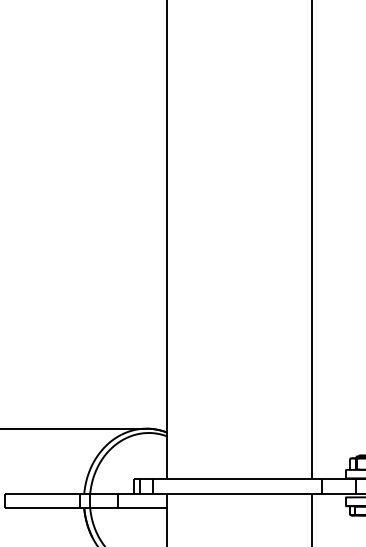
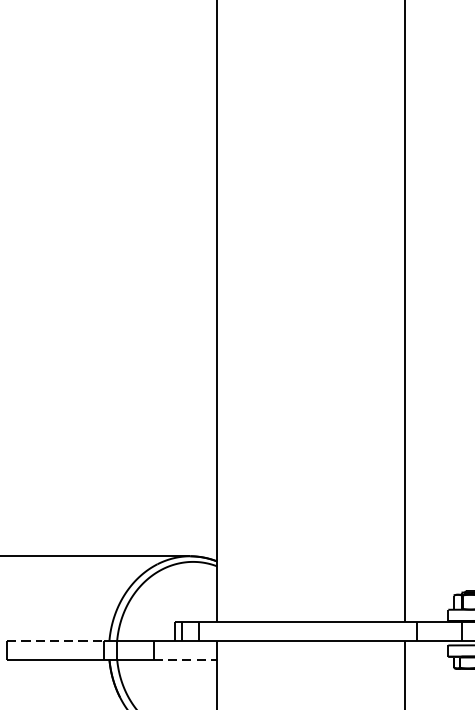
line: (43, 493) -> (56, 640), solid -> dashed
line: (143, 508) -> (186, 659), solid -> dashed

